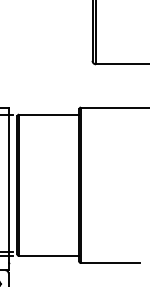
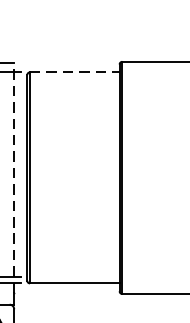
line: (49, 114) -> (75, 72), solid -> dashed
line: (8, 184) -> (14, 176), solid -> dashed

